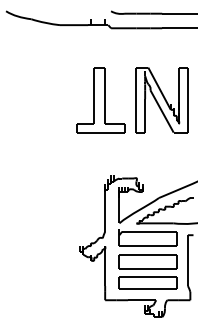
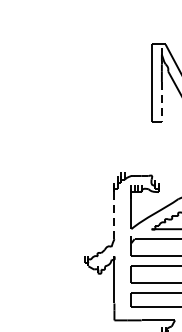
part: (100, 100) -> (108, 83), removed
line: (145, 115) -> (162, 101), solid -> dashed
line: (105, 211) -> (114, 215), solid -> dashed

